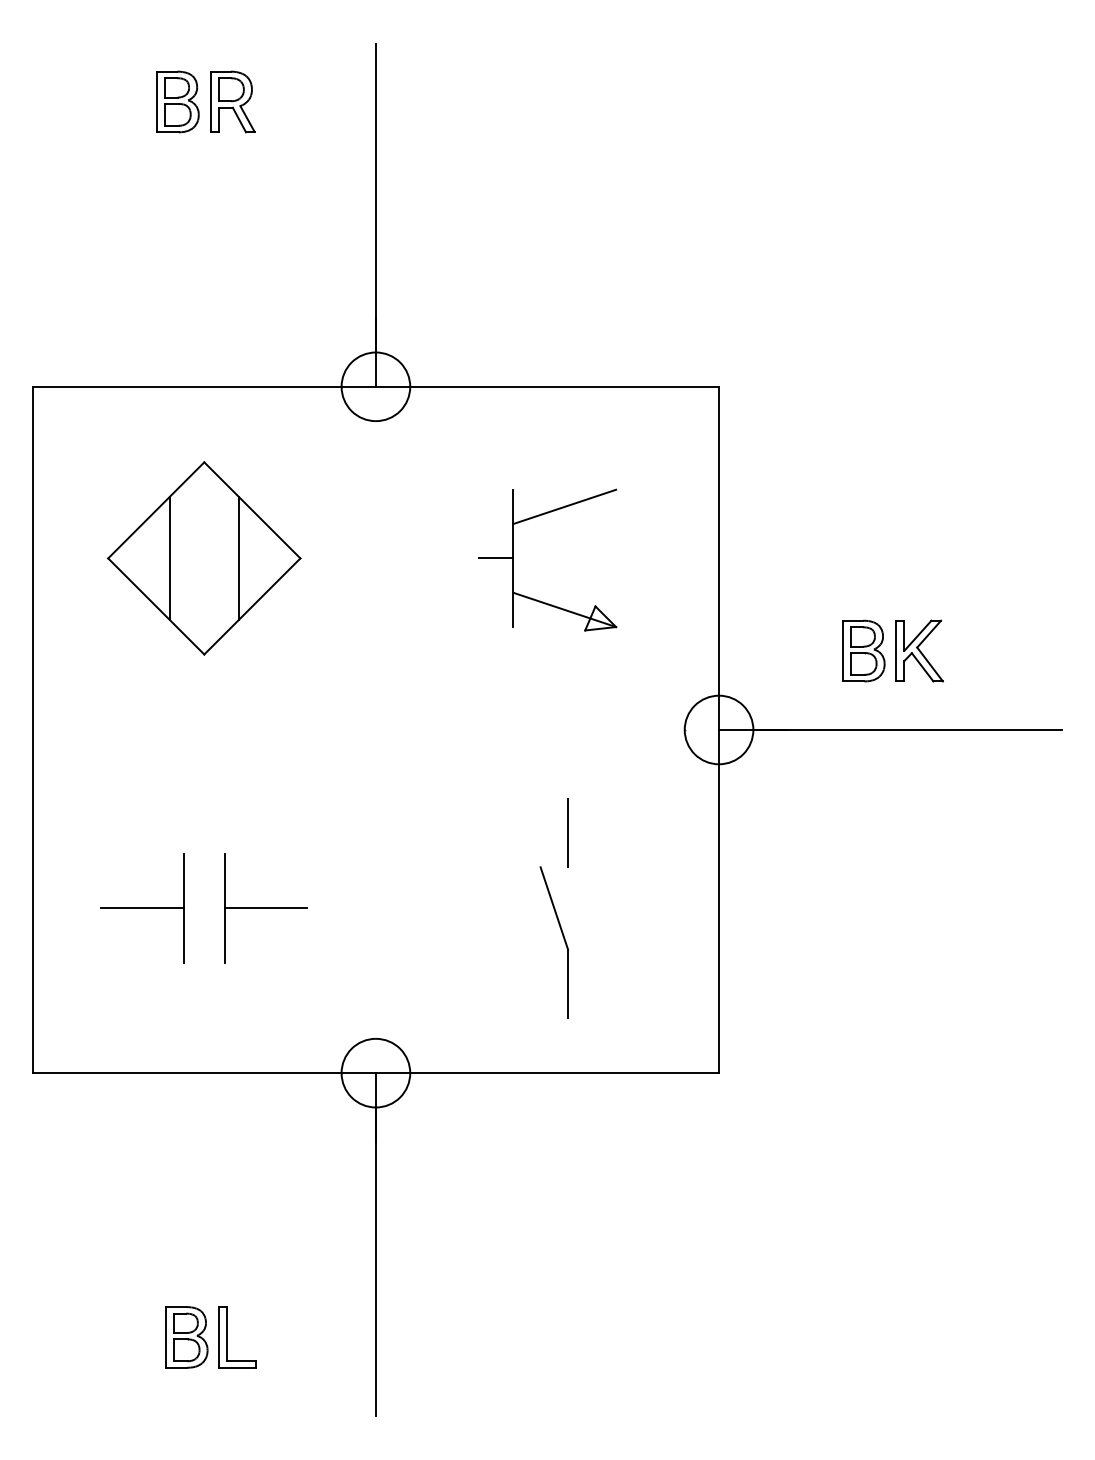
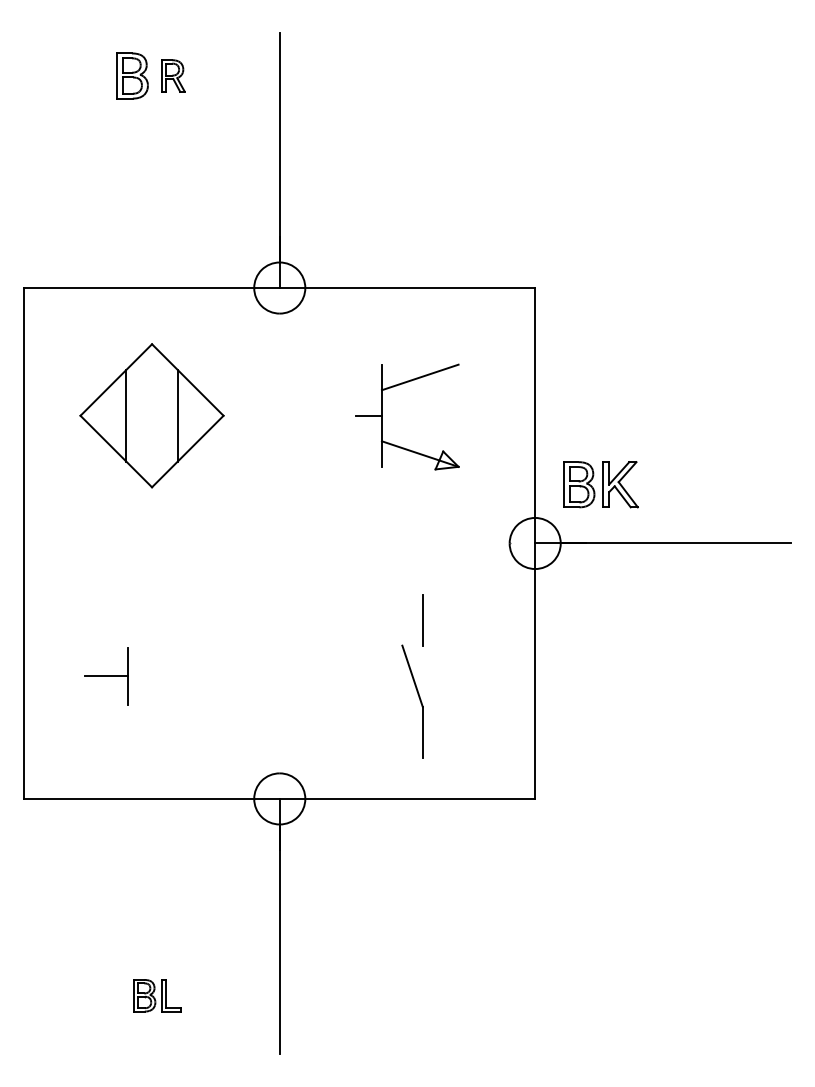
part: (233, 101) -> (173, 75), size x0.7
part: (892, 650) -> (600, 484), moved
part: (141, 907) -> (105, 675), size x0.7
part: (265, 907) -> (197, 675), removed
part: (211, 1337) -> (157, 995), size x0.7

